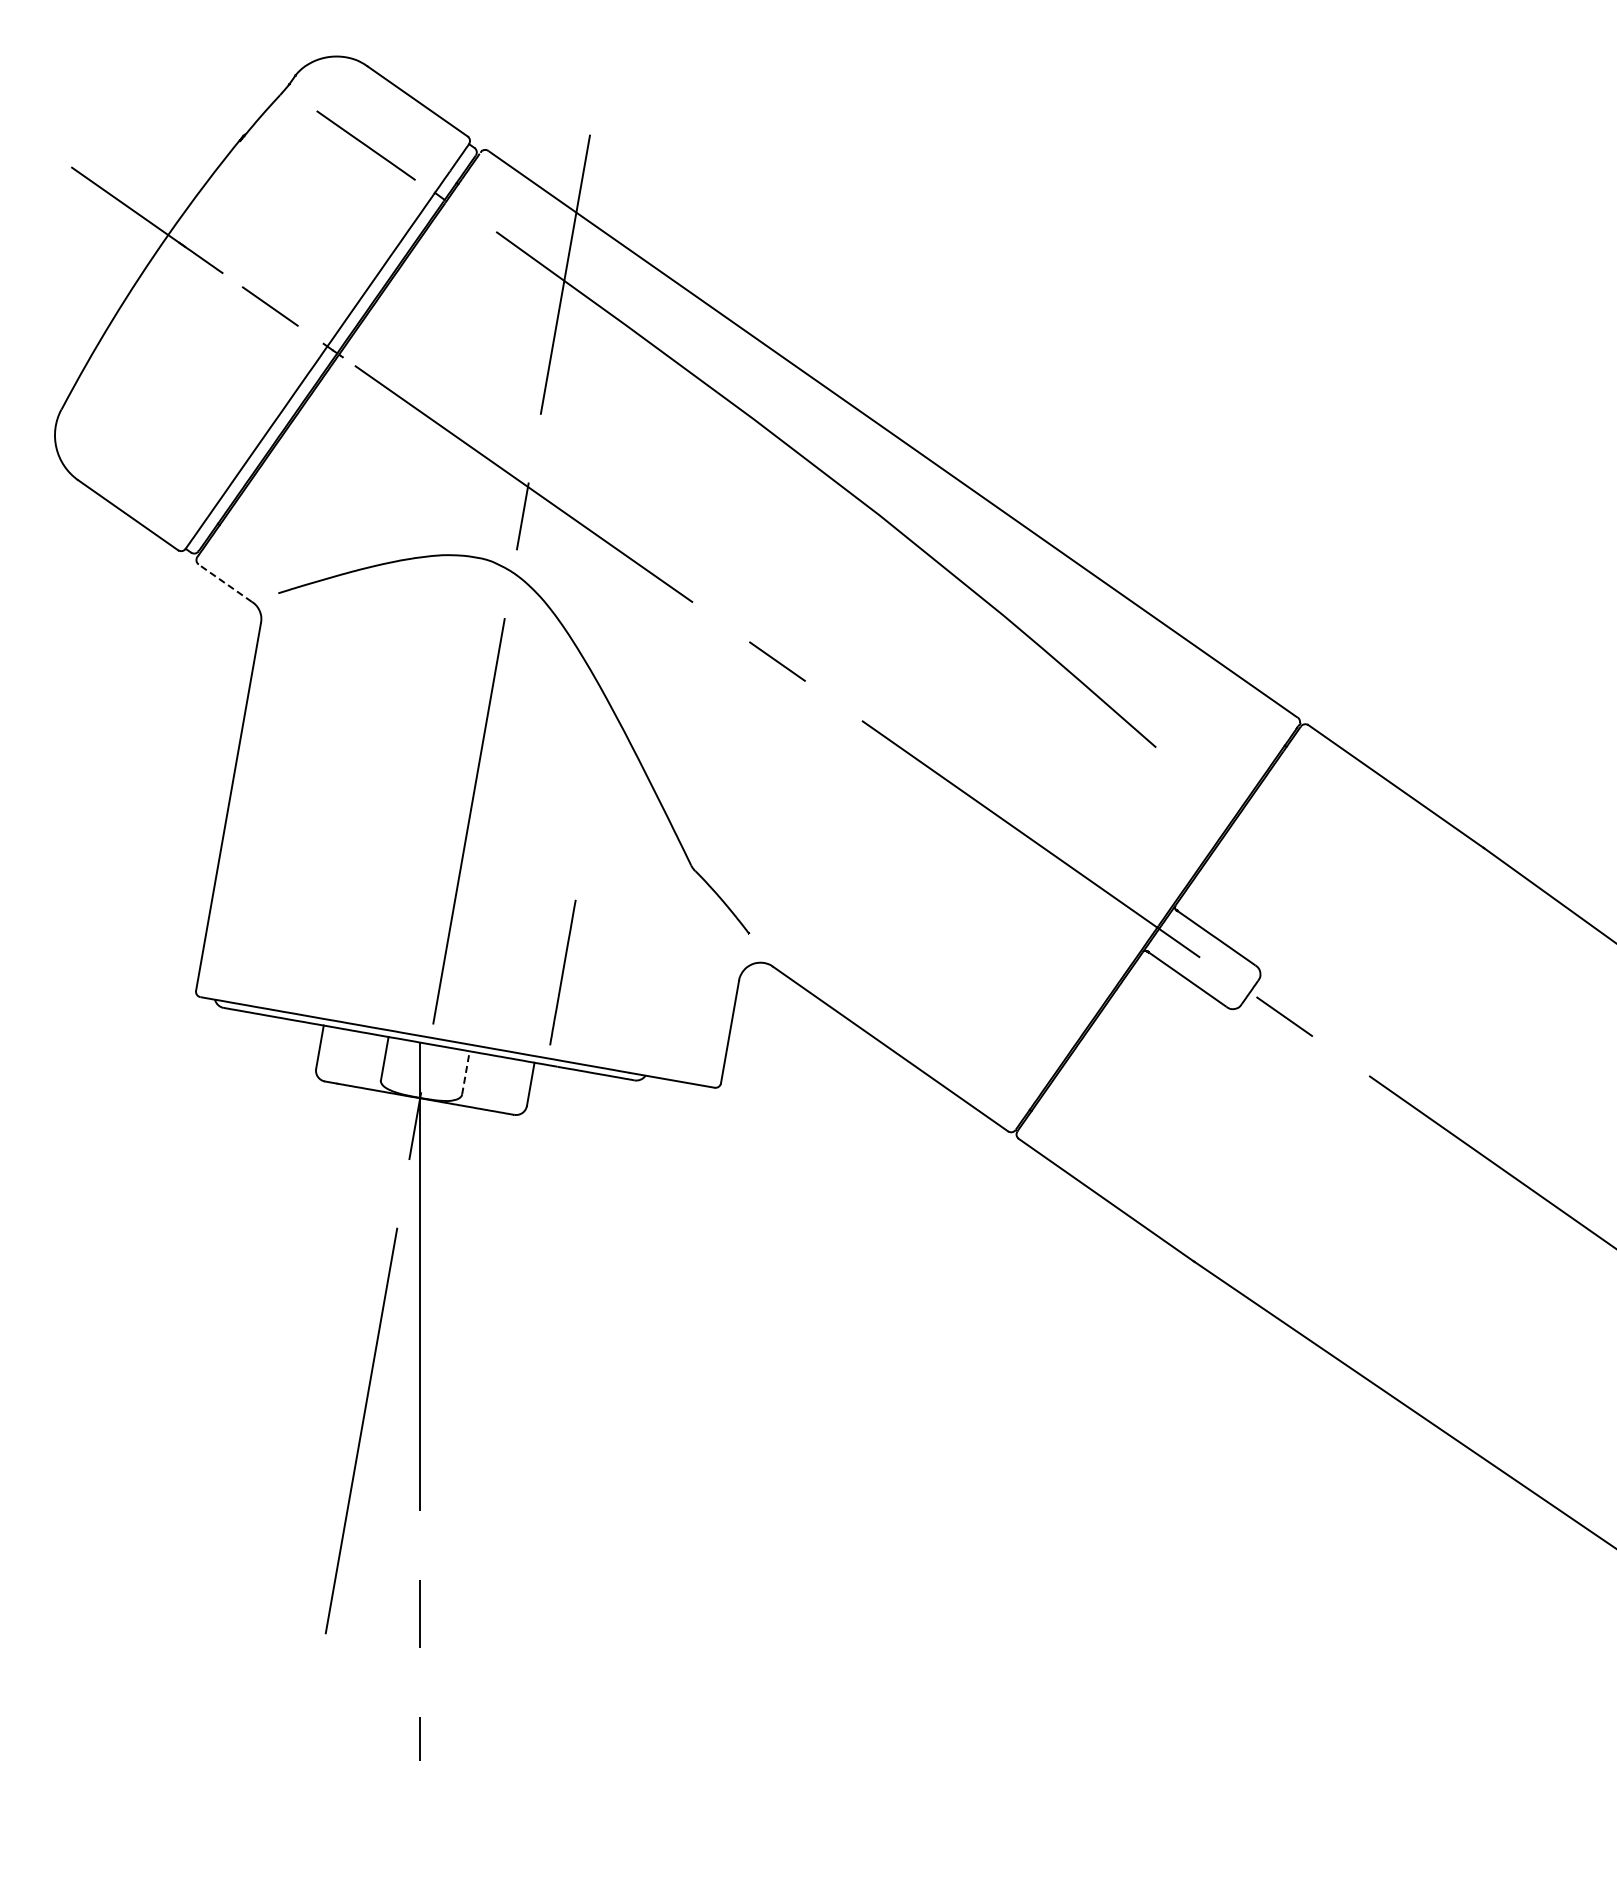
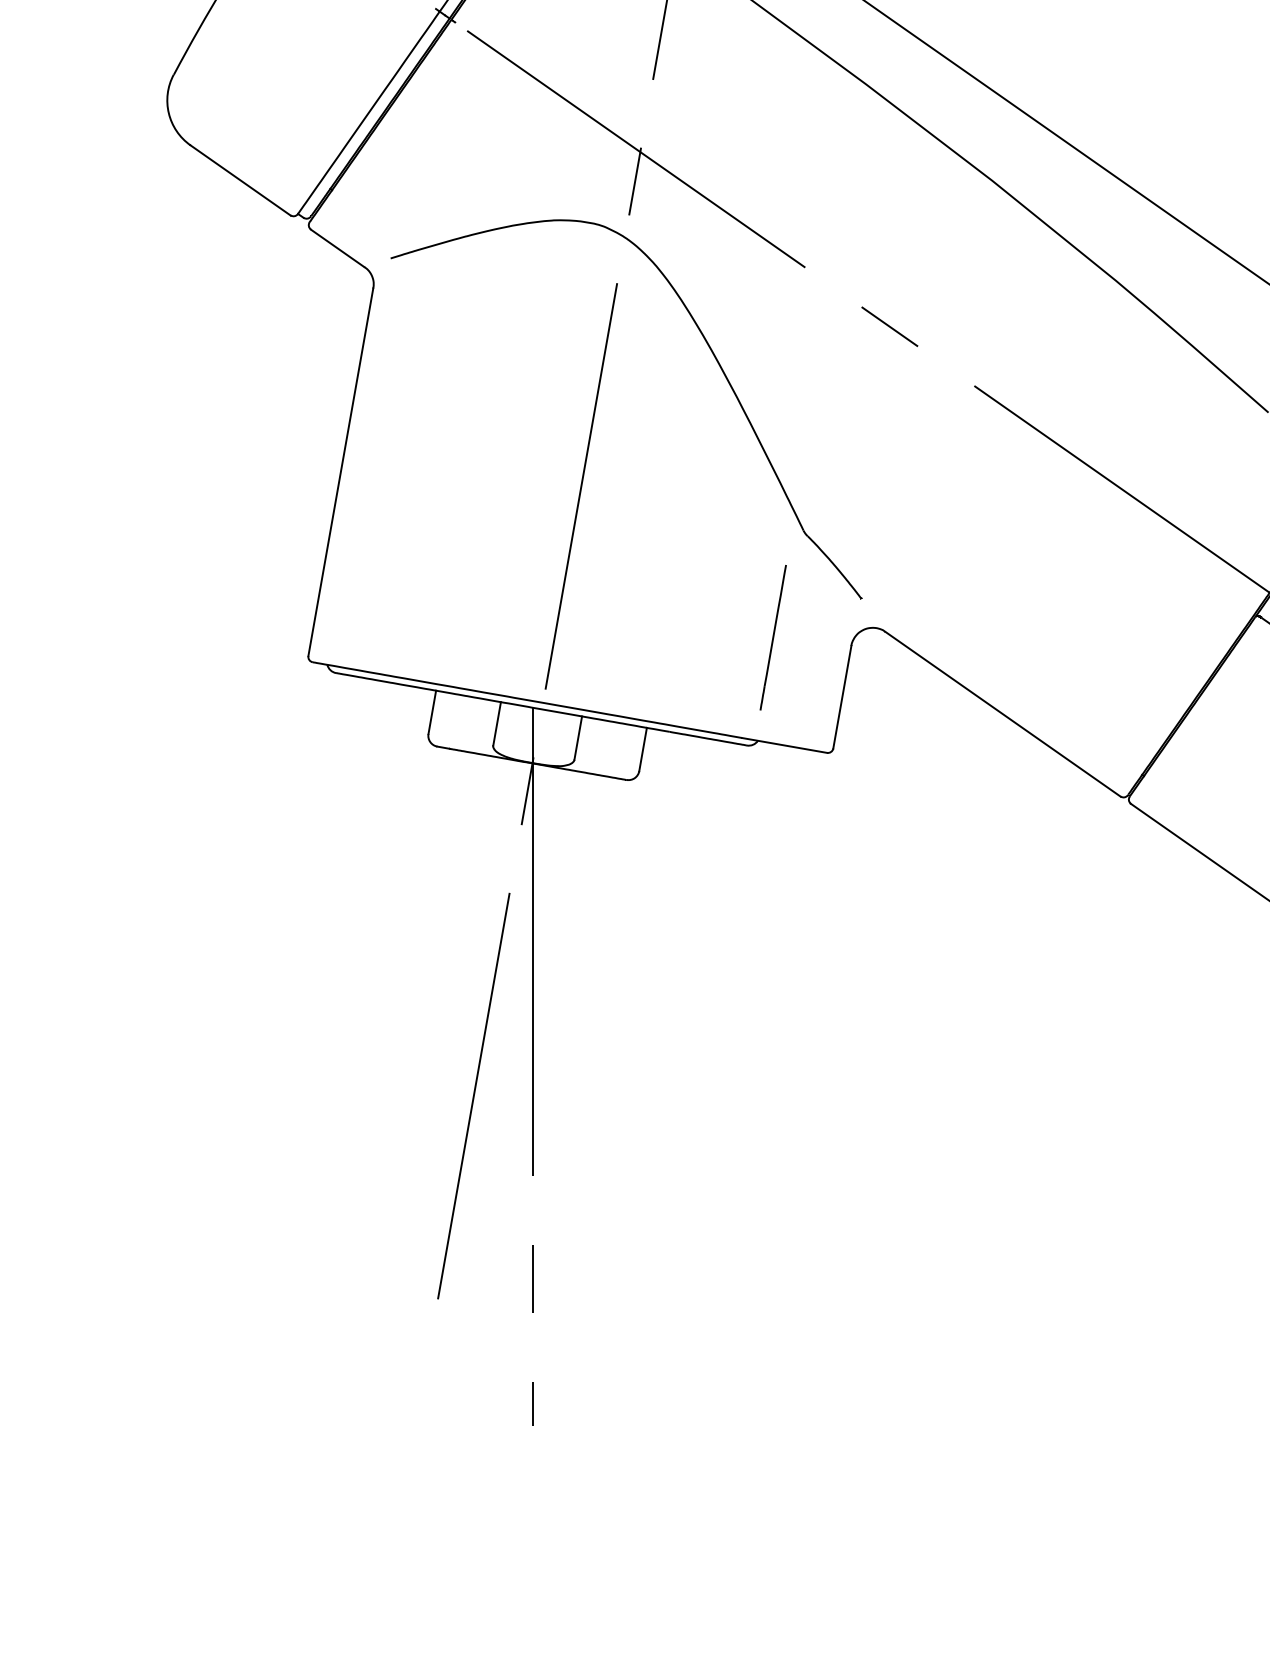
line: (224, 582) -> (336, 247), dashed -> solid
line: (562, 972) -> (772, 637), moved
line: (465, 1072) -> (577, 737), dashed -> solid

